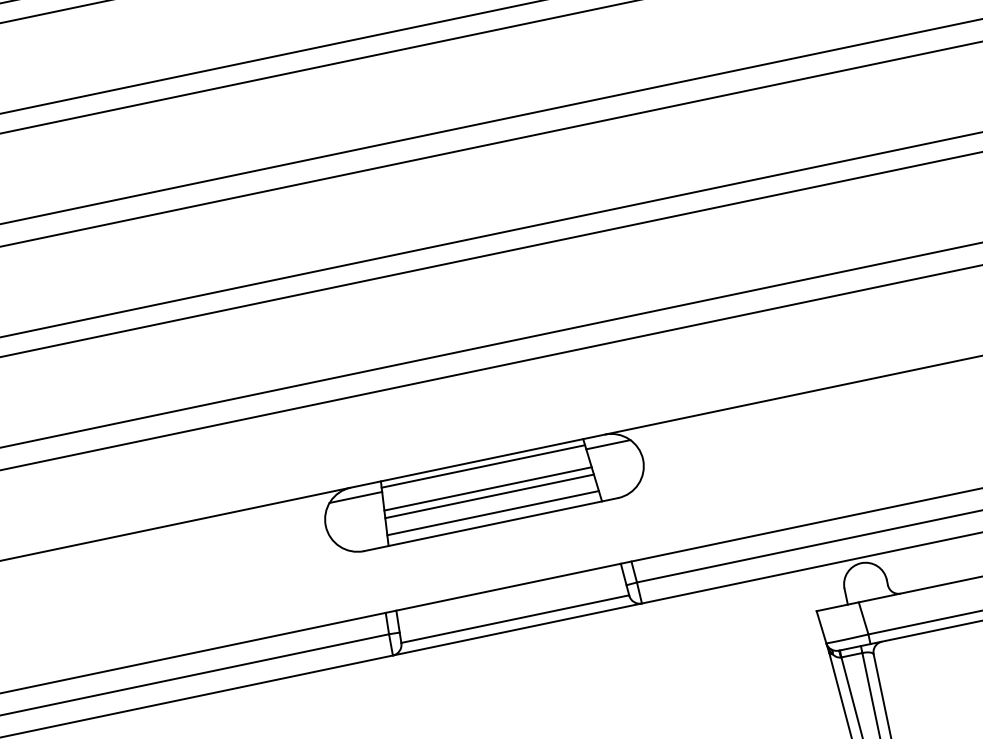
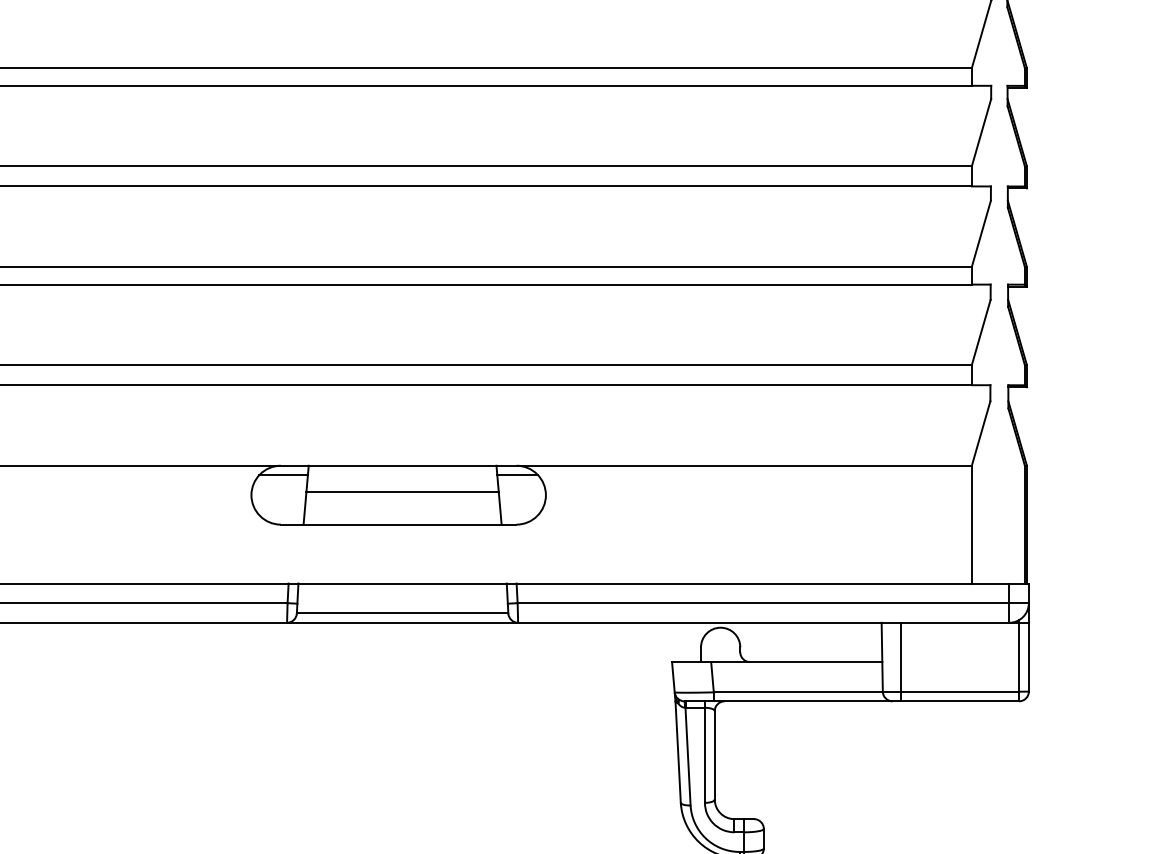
line: (483, 466) -> (402, 471), removed
line: (489, 496) -> (402, 499), removed
line: (492, 512) -> (402, 514), removed

